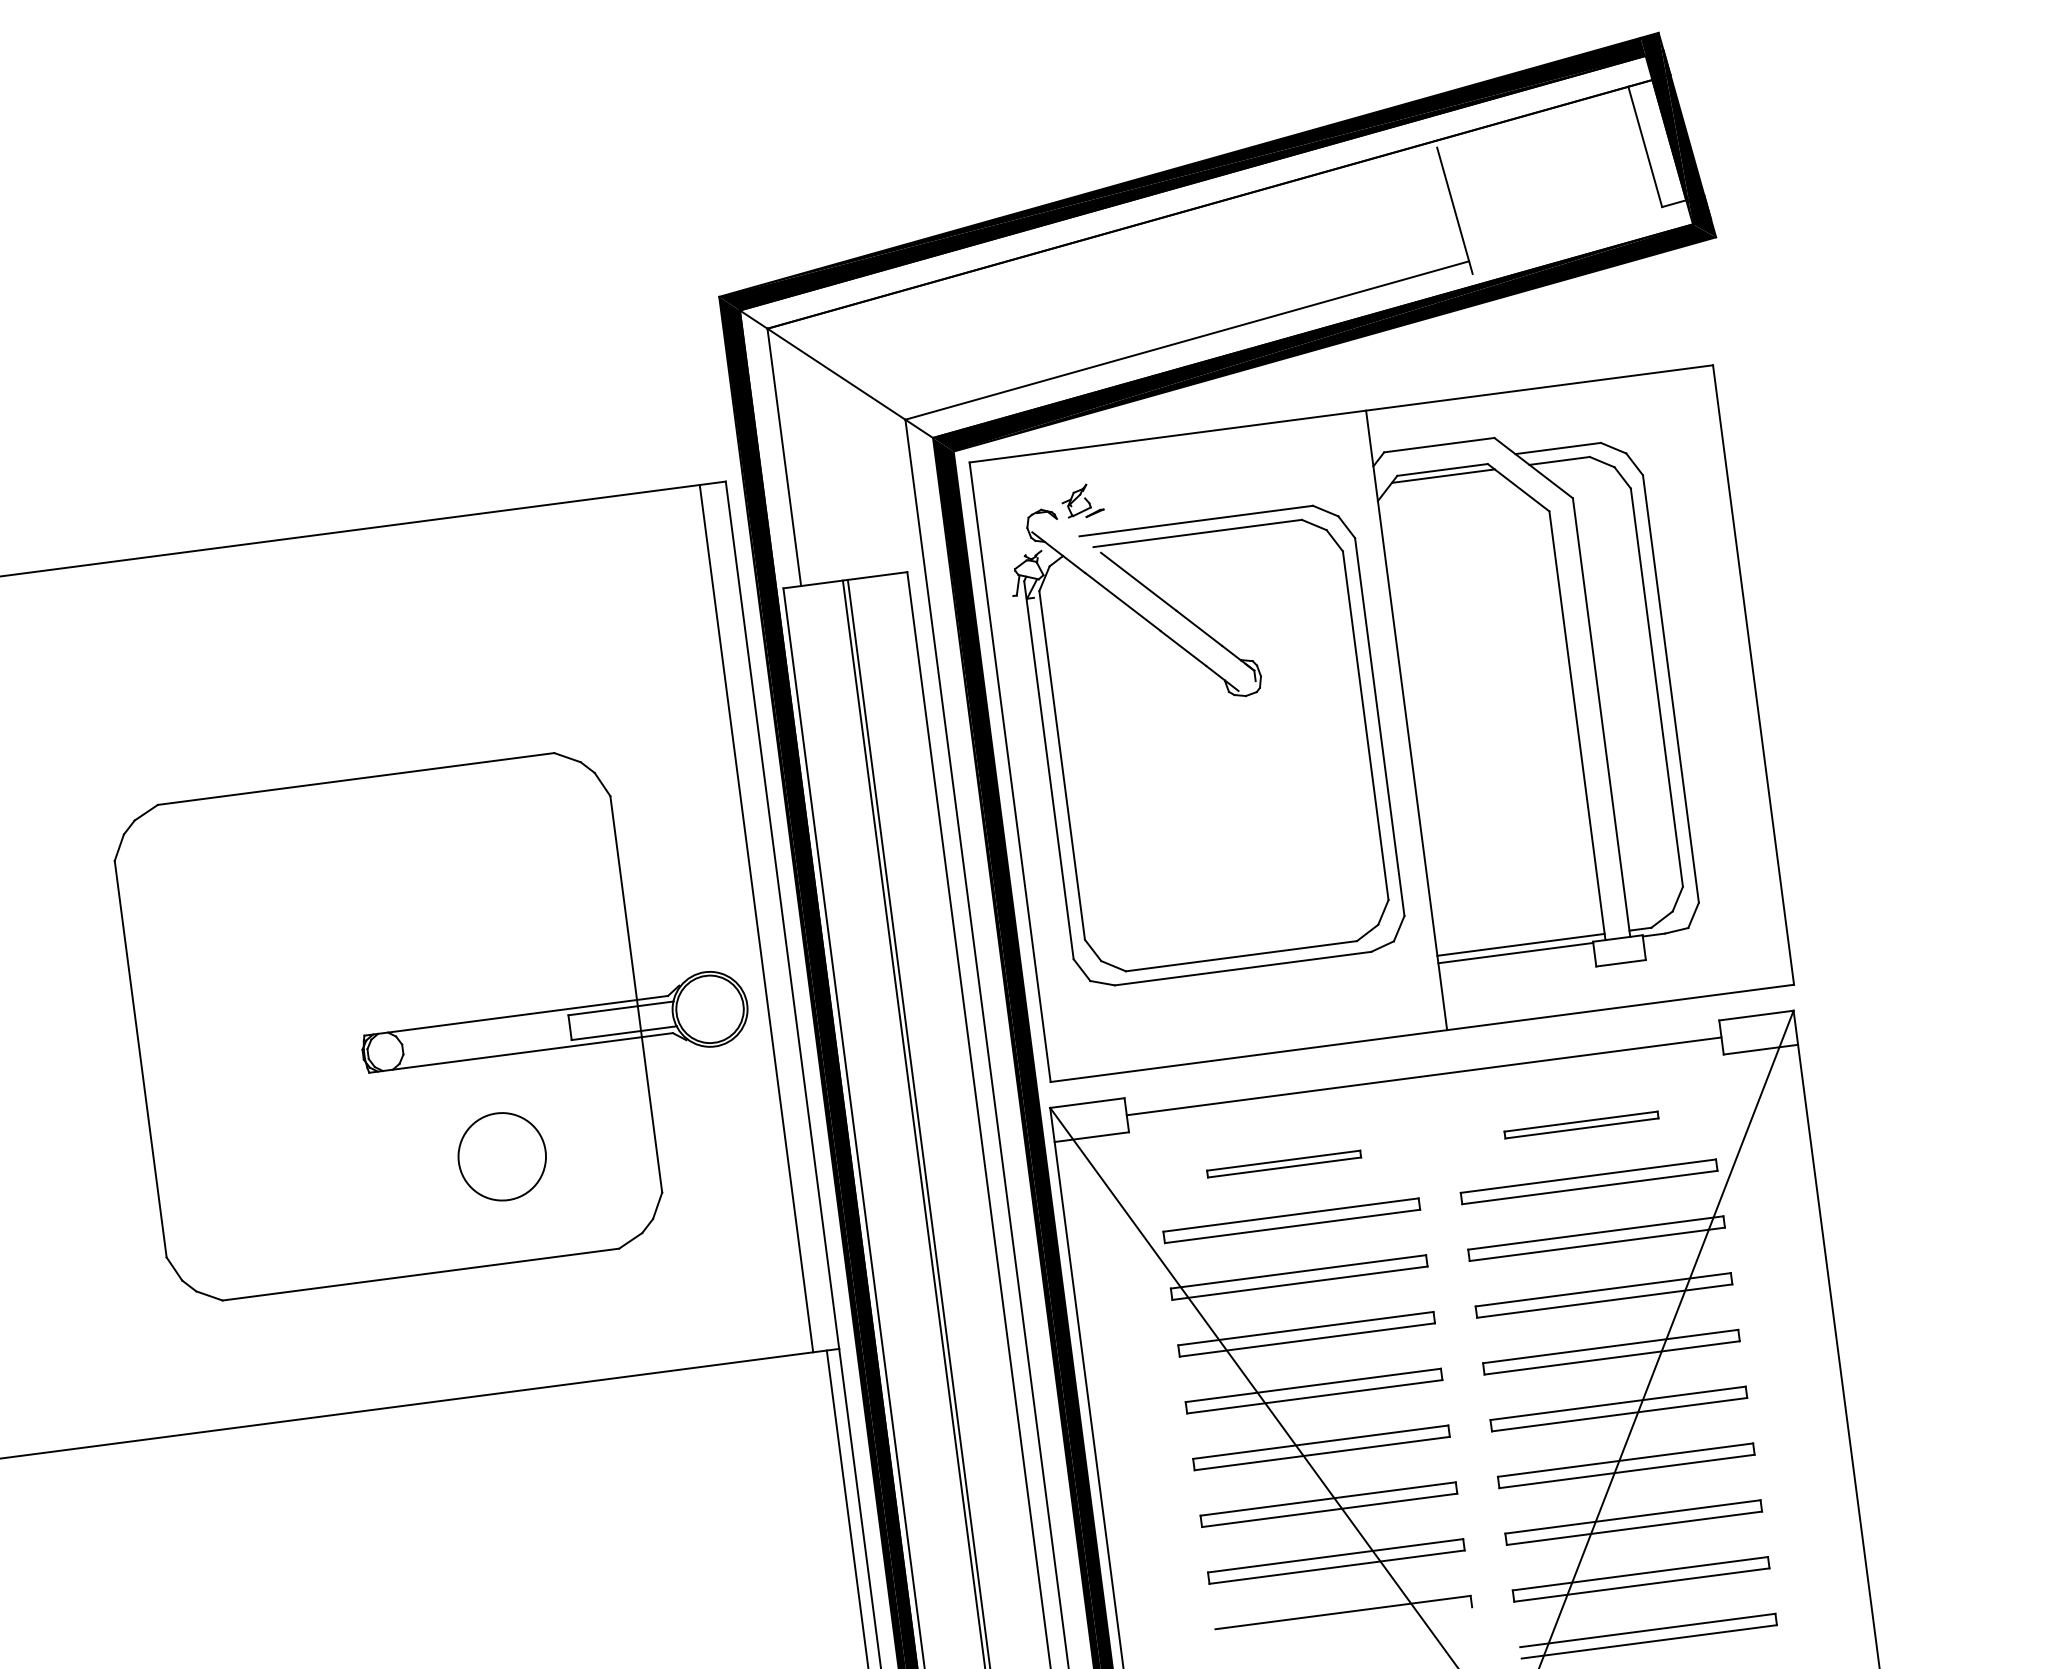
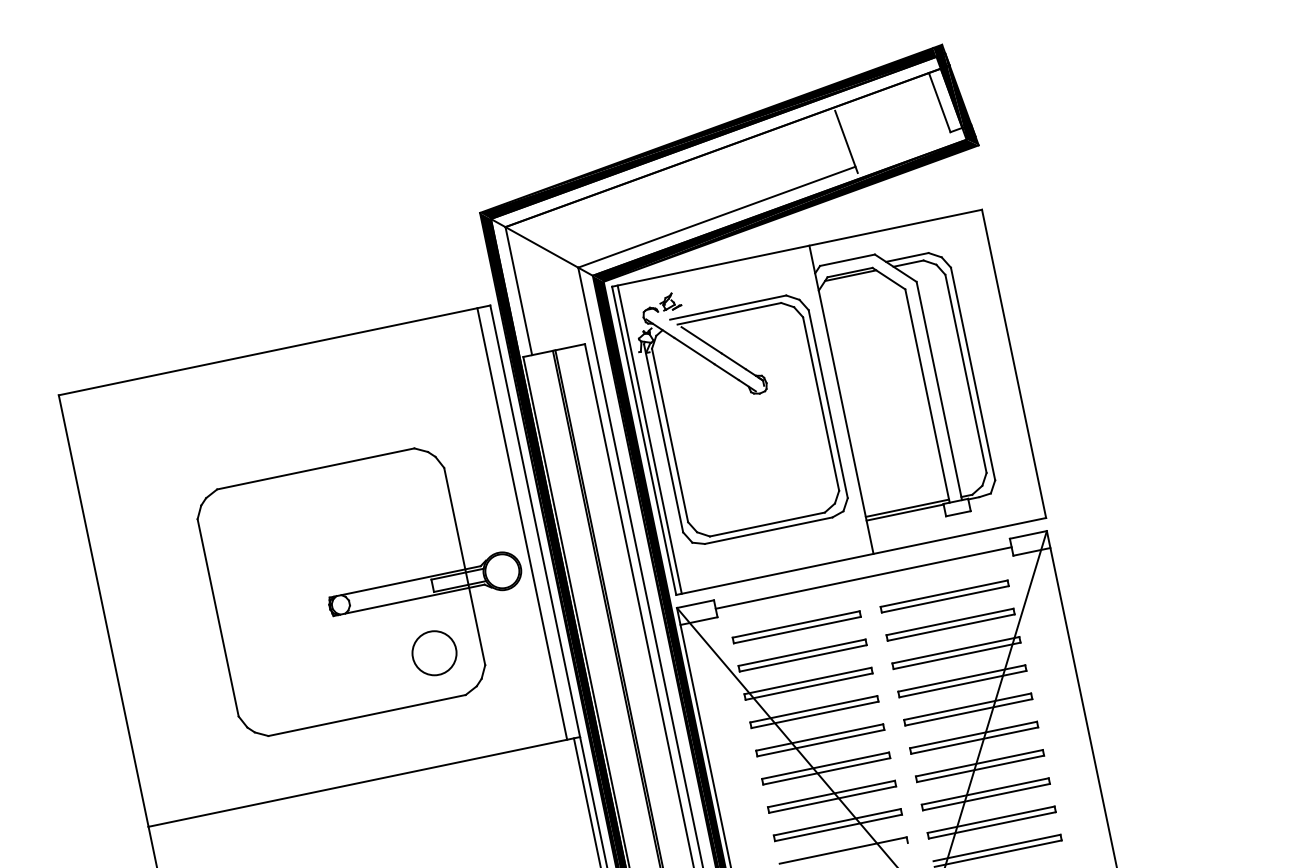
line: (1020, 770) -> (649, 439), added
part: (1581, 1124) -> (944, 596), size x1.67
circle: (502, 1157) -> (434, 653), moved
part: (1283, 1164) -> (796, 627), size x1.67

